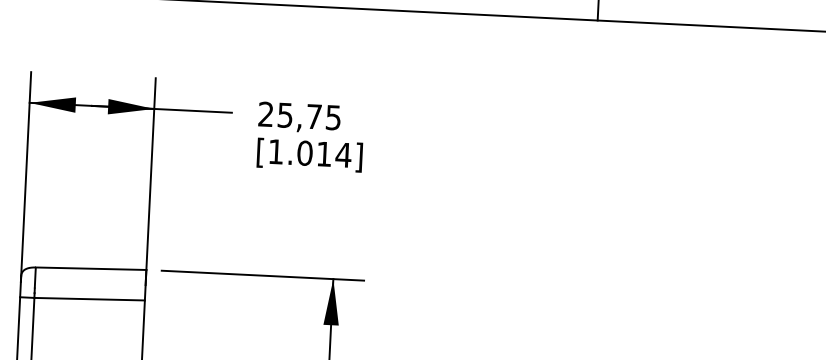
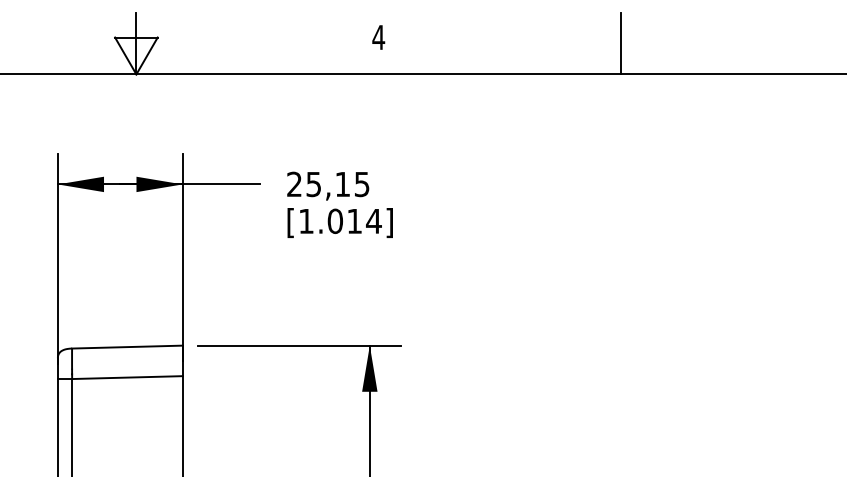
text: (313, 116) -> (342, 184), 25,75 -> 25,15

